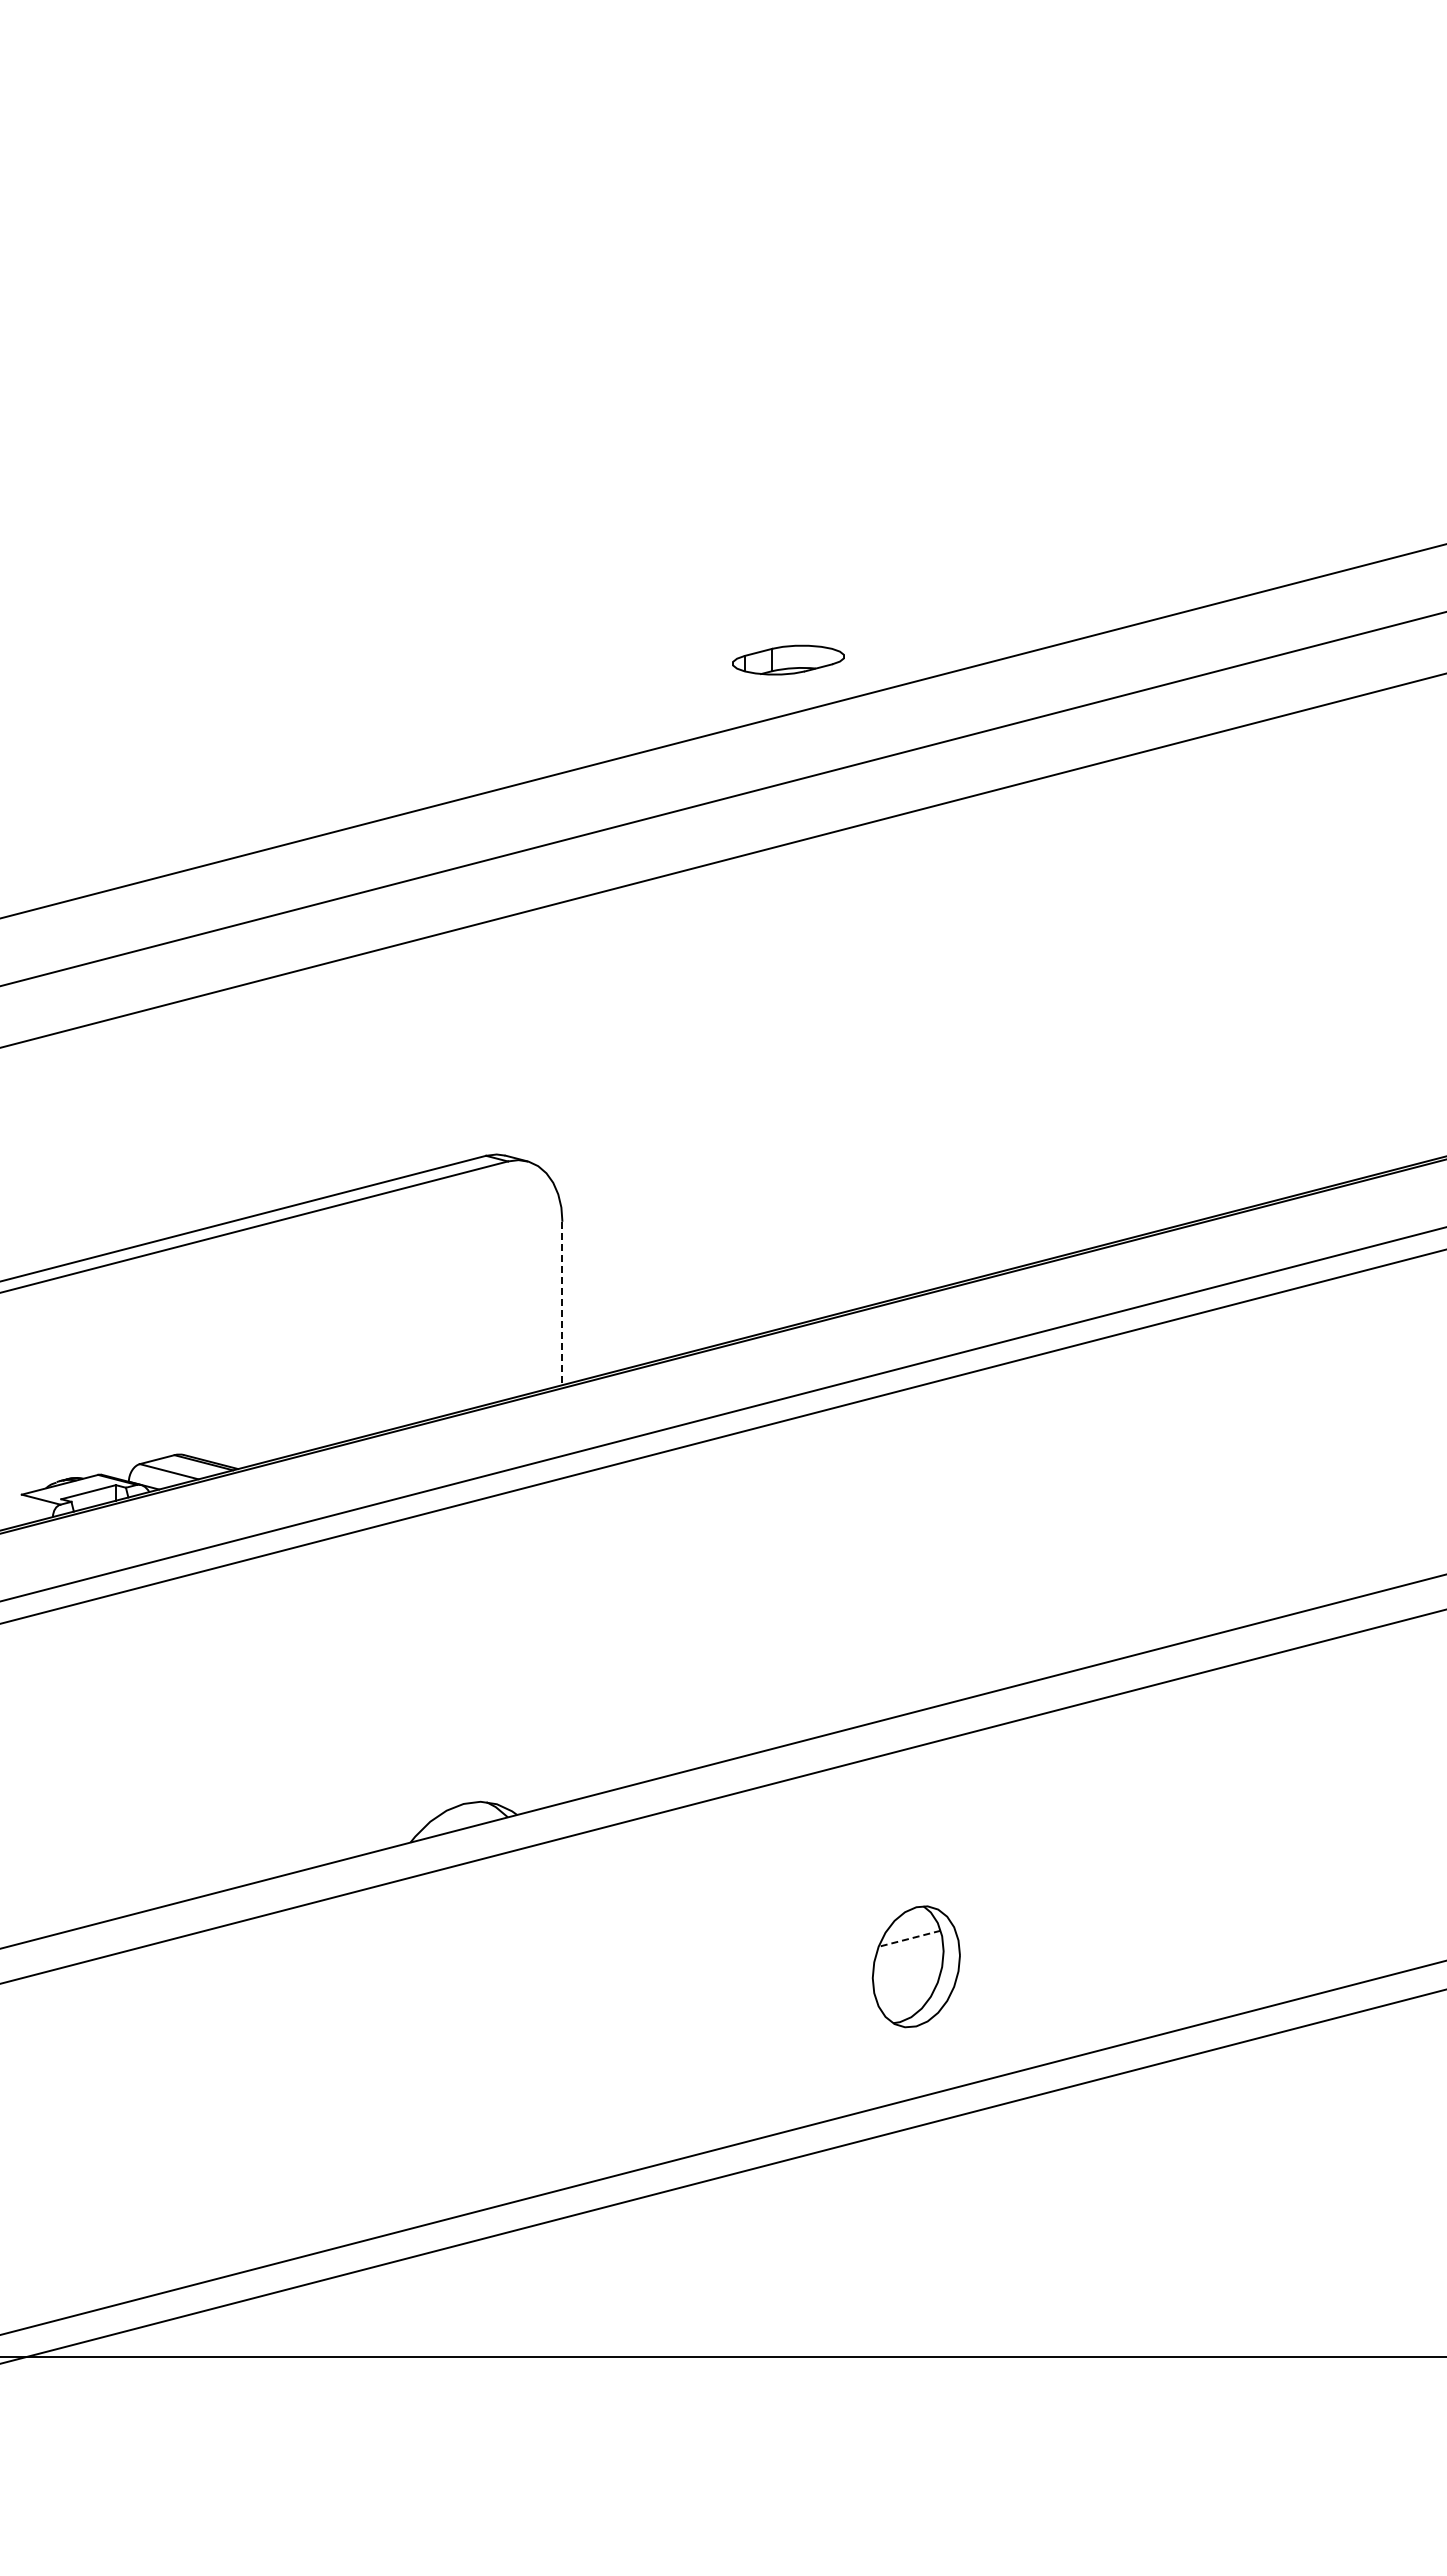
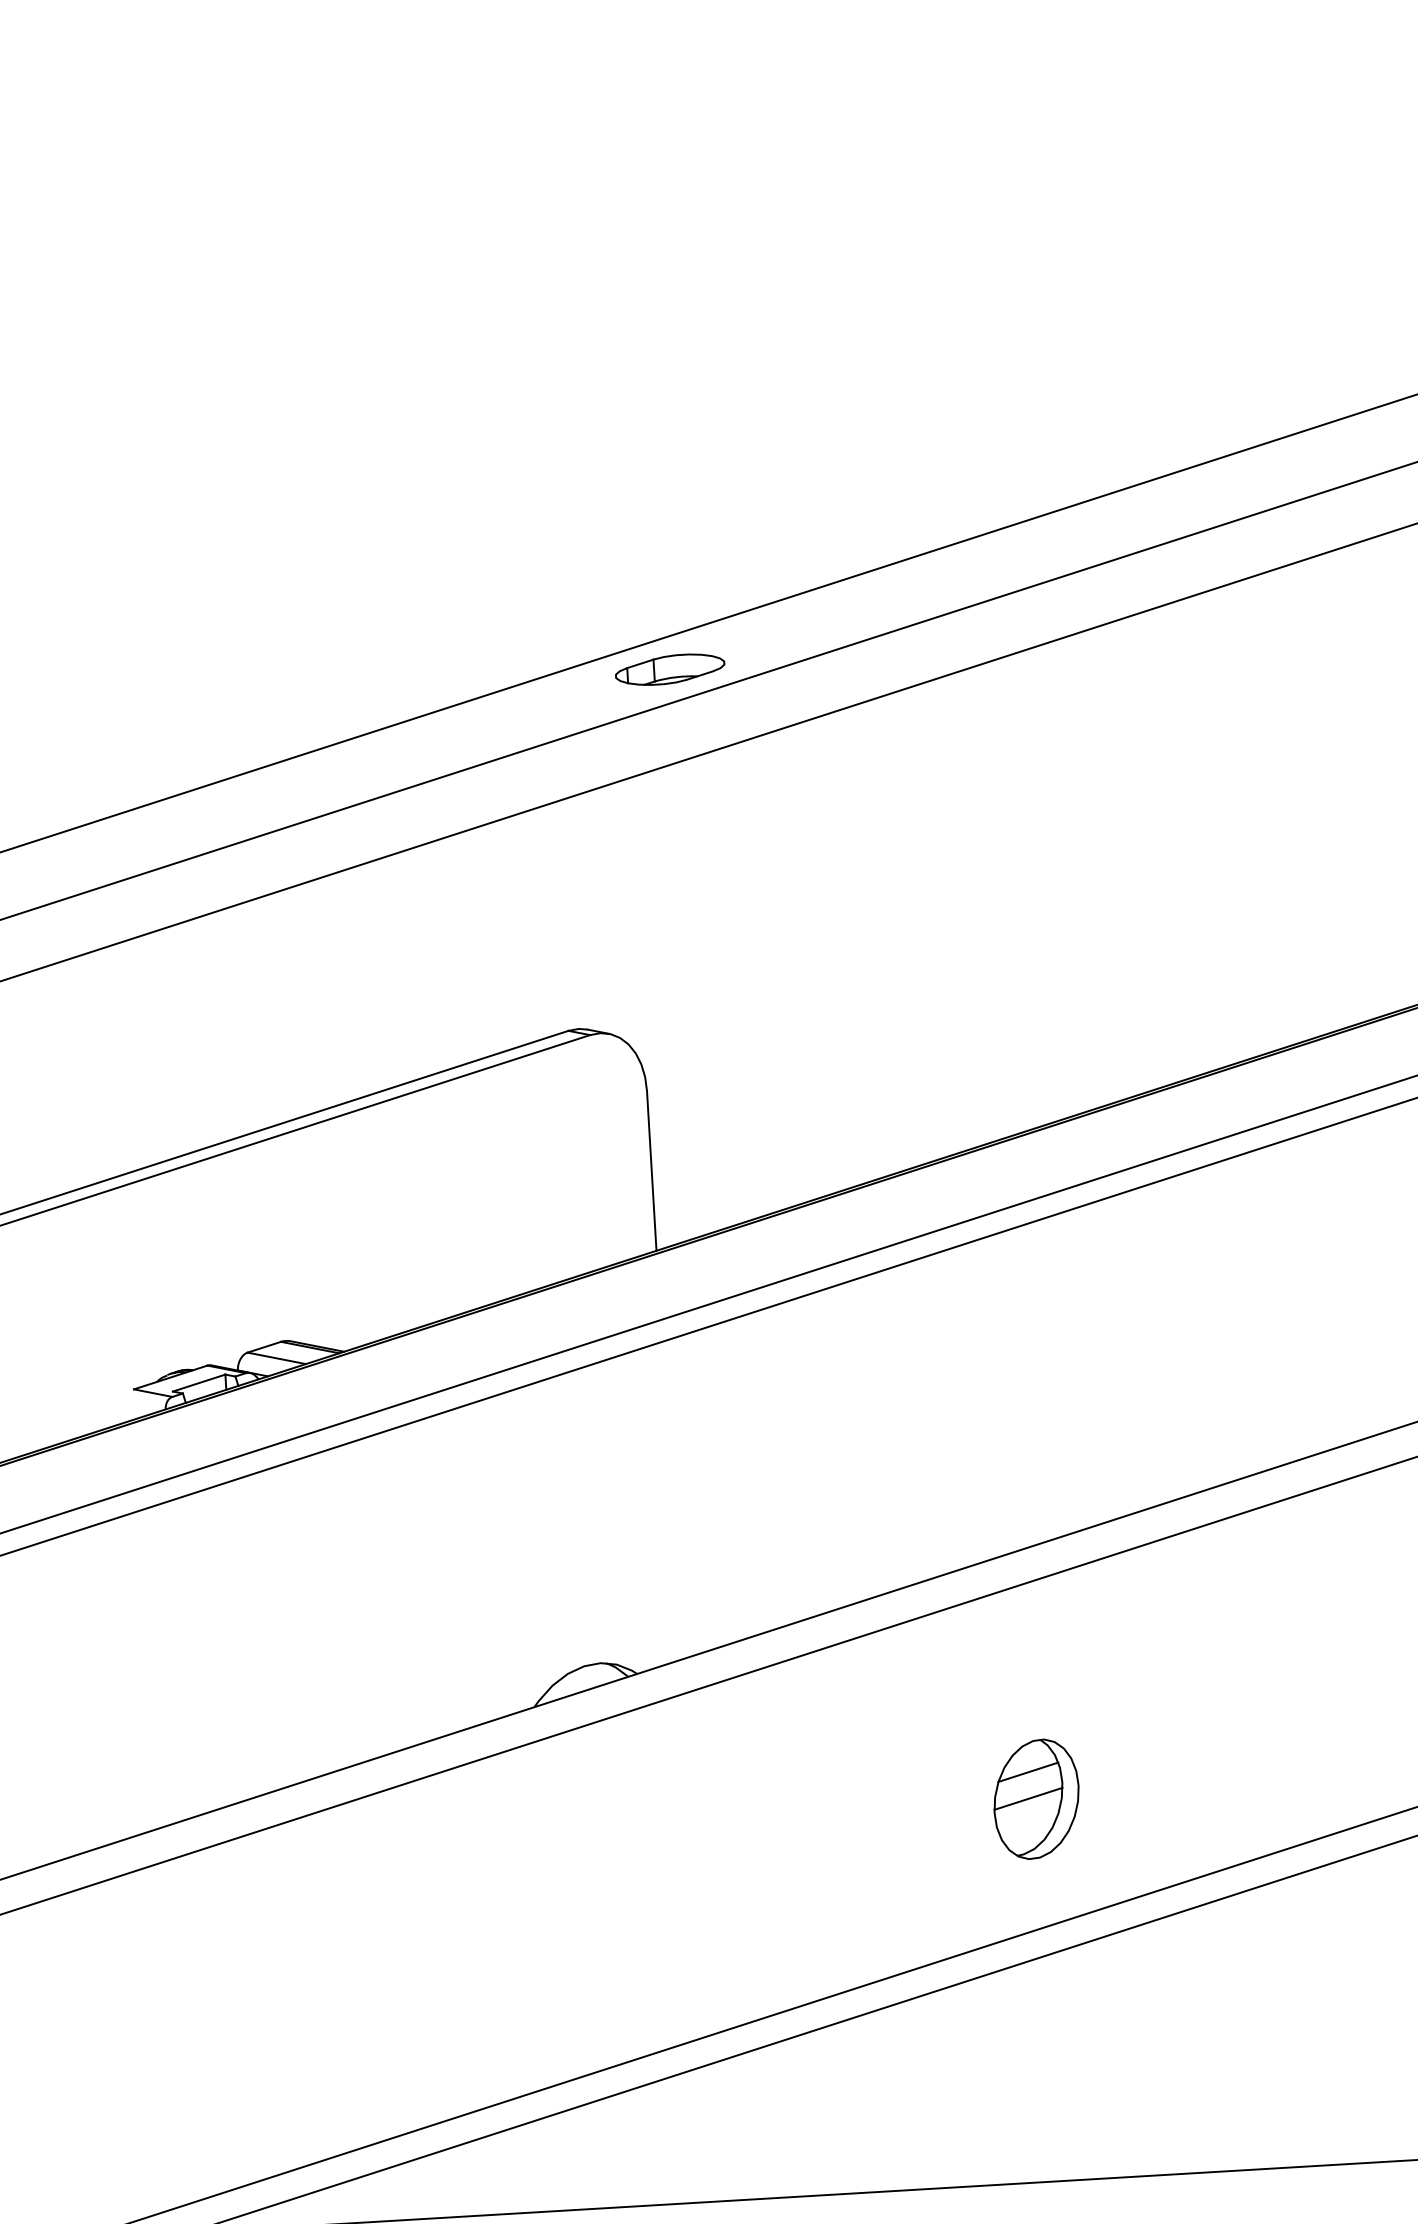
part: (788, 659) -> (670, 669), moved
line: (562, 1303) -> (651, 1170), dashed -> solid
line: (909, 1938) -> (1028, 1771), dashed -> solid
line: (907, 1965) -> (1027, 1798), added

